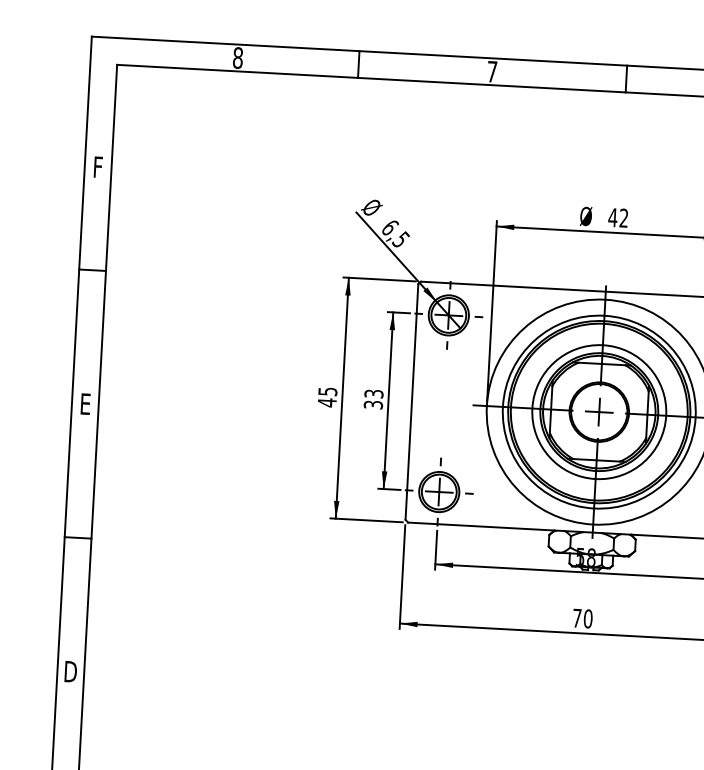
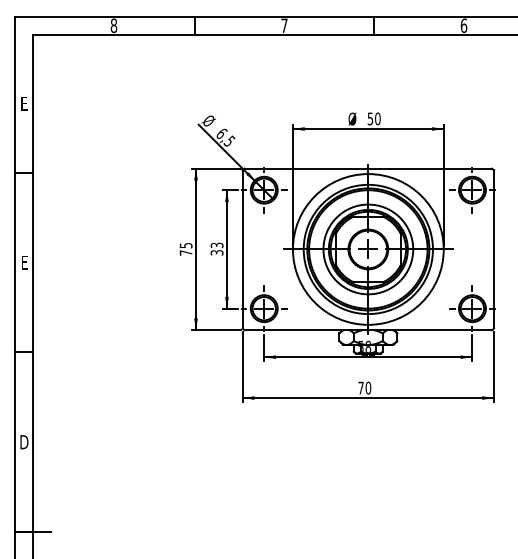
text: (98, 166) -> (24, 103), F -> E
text: (617, 217) -> (373, 118), 42 -> 50
text: (326, 403) -> (185, 253), 45 -> 75

